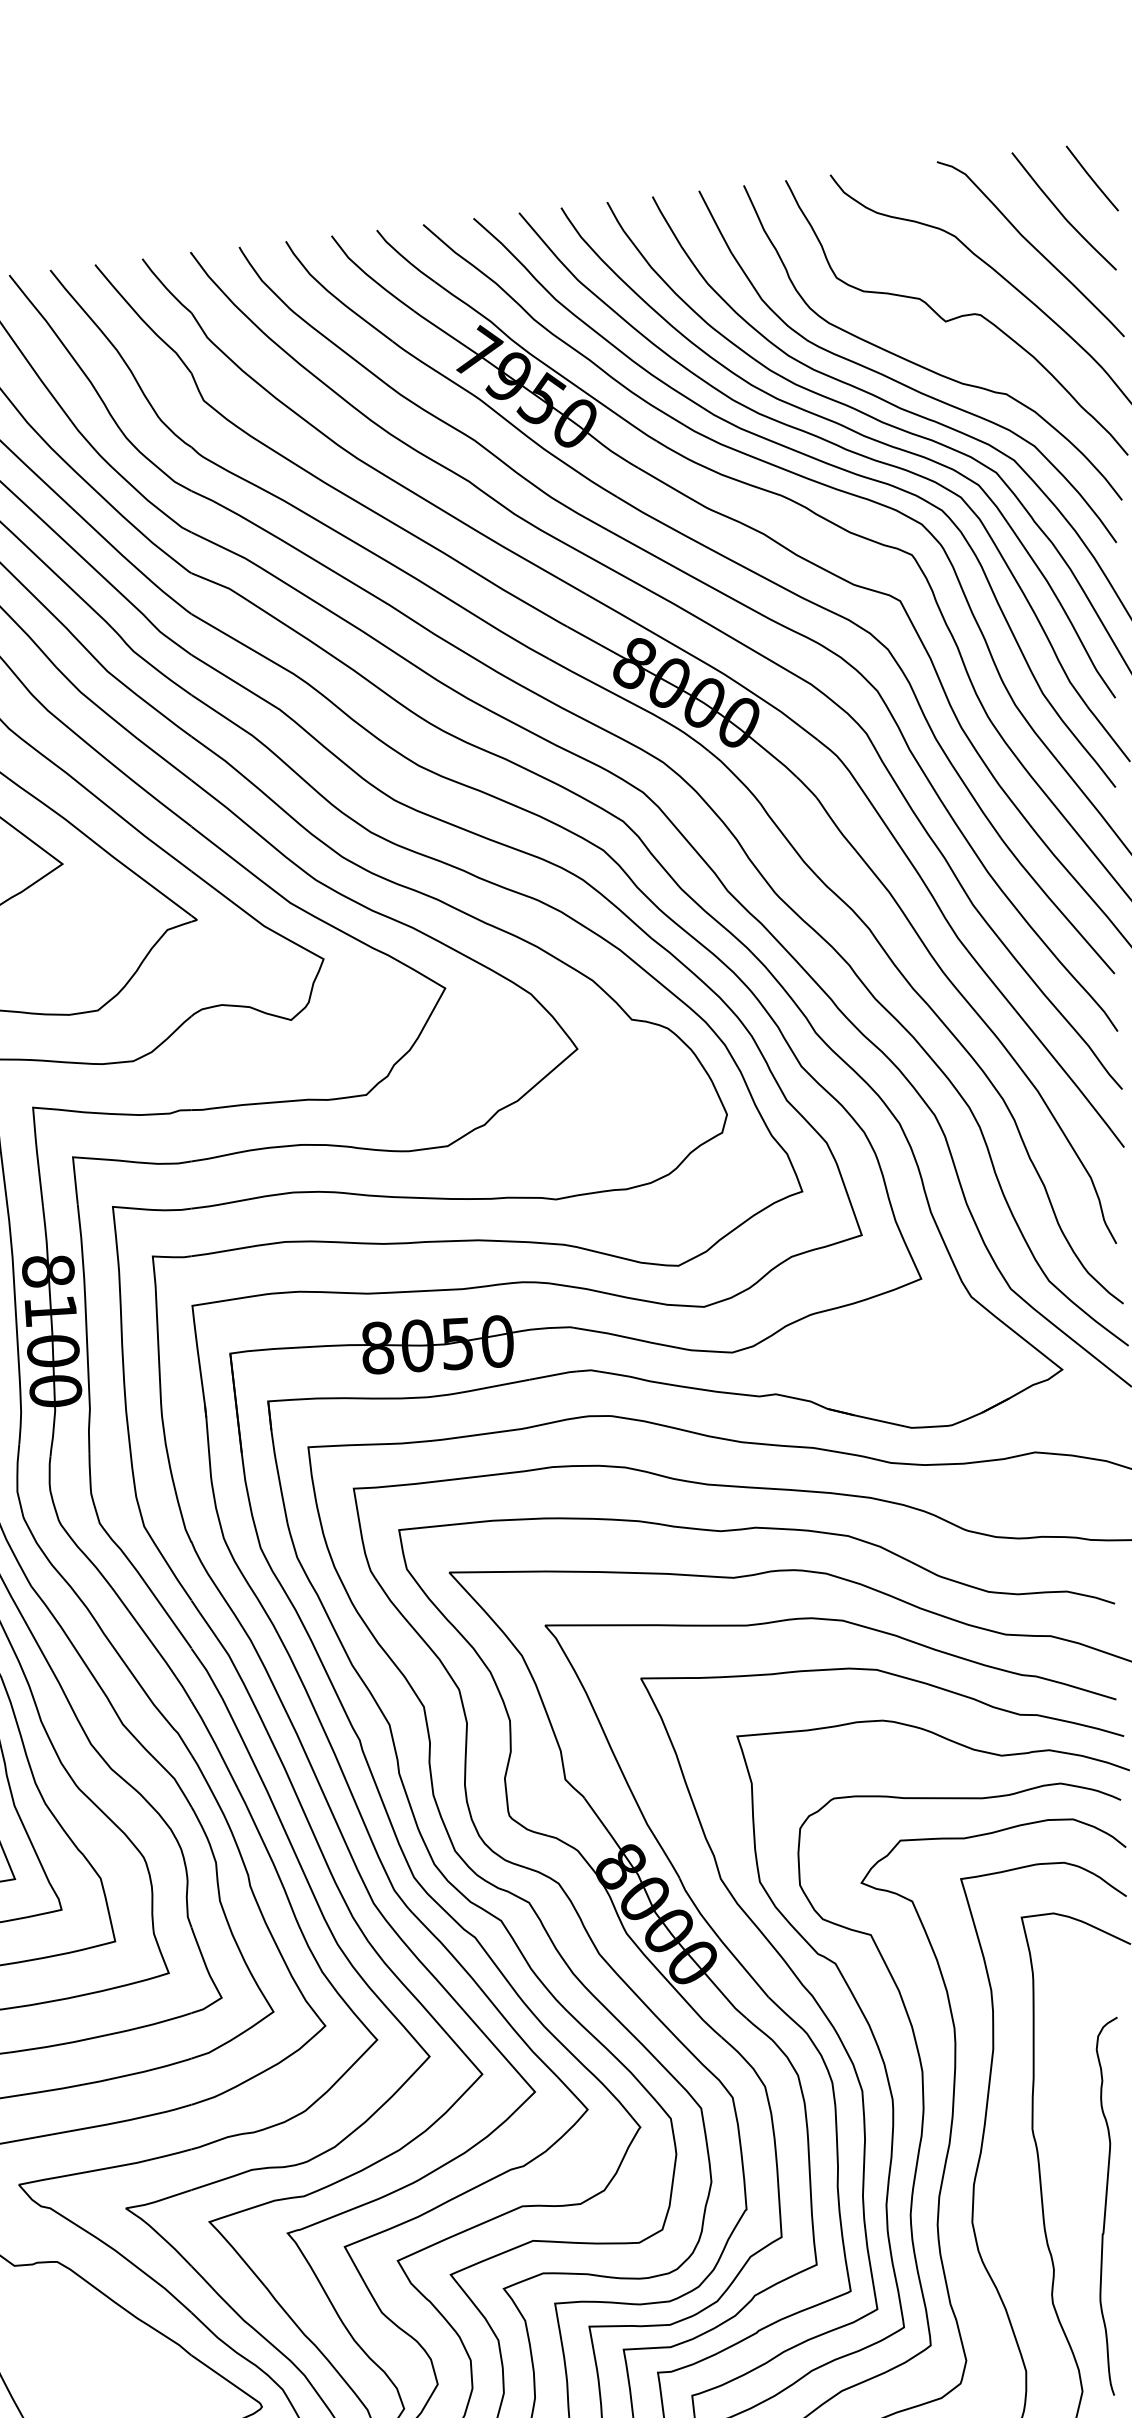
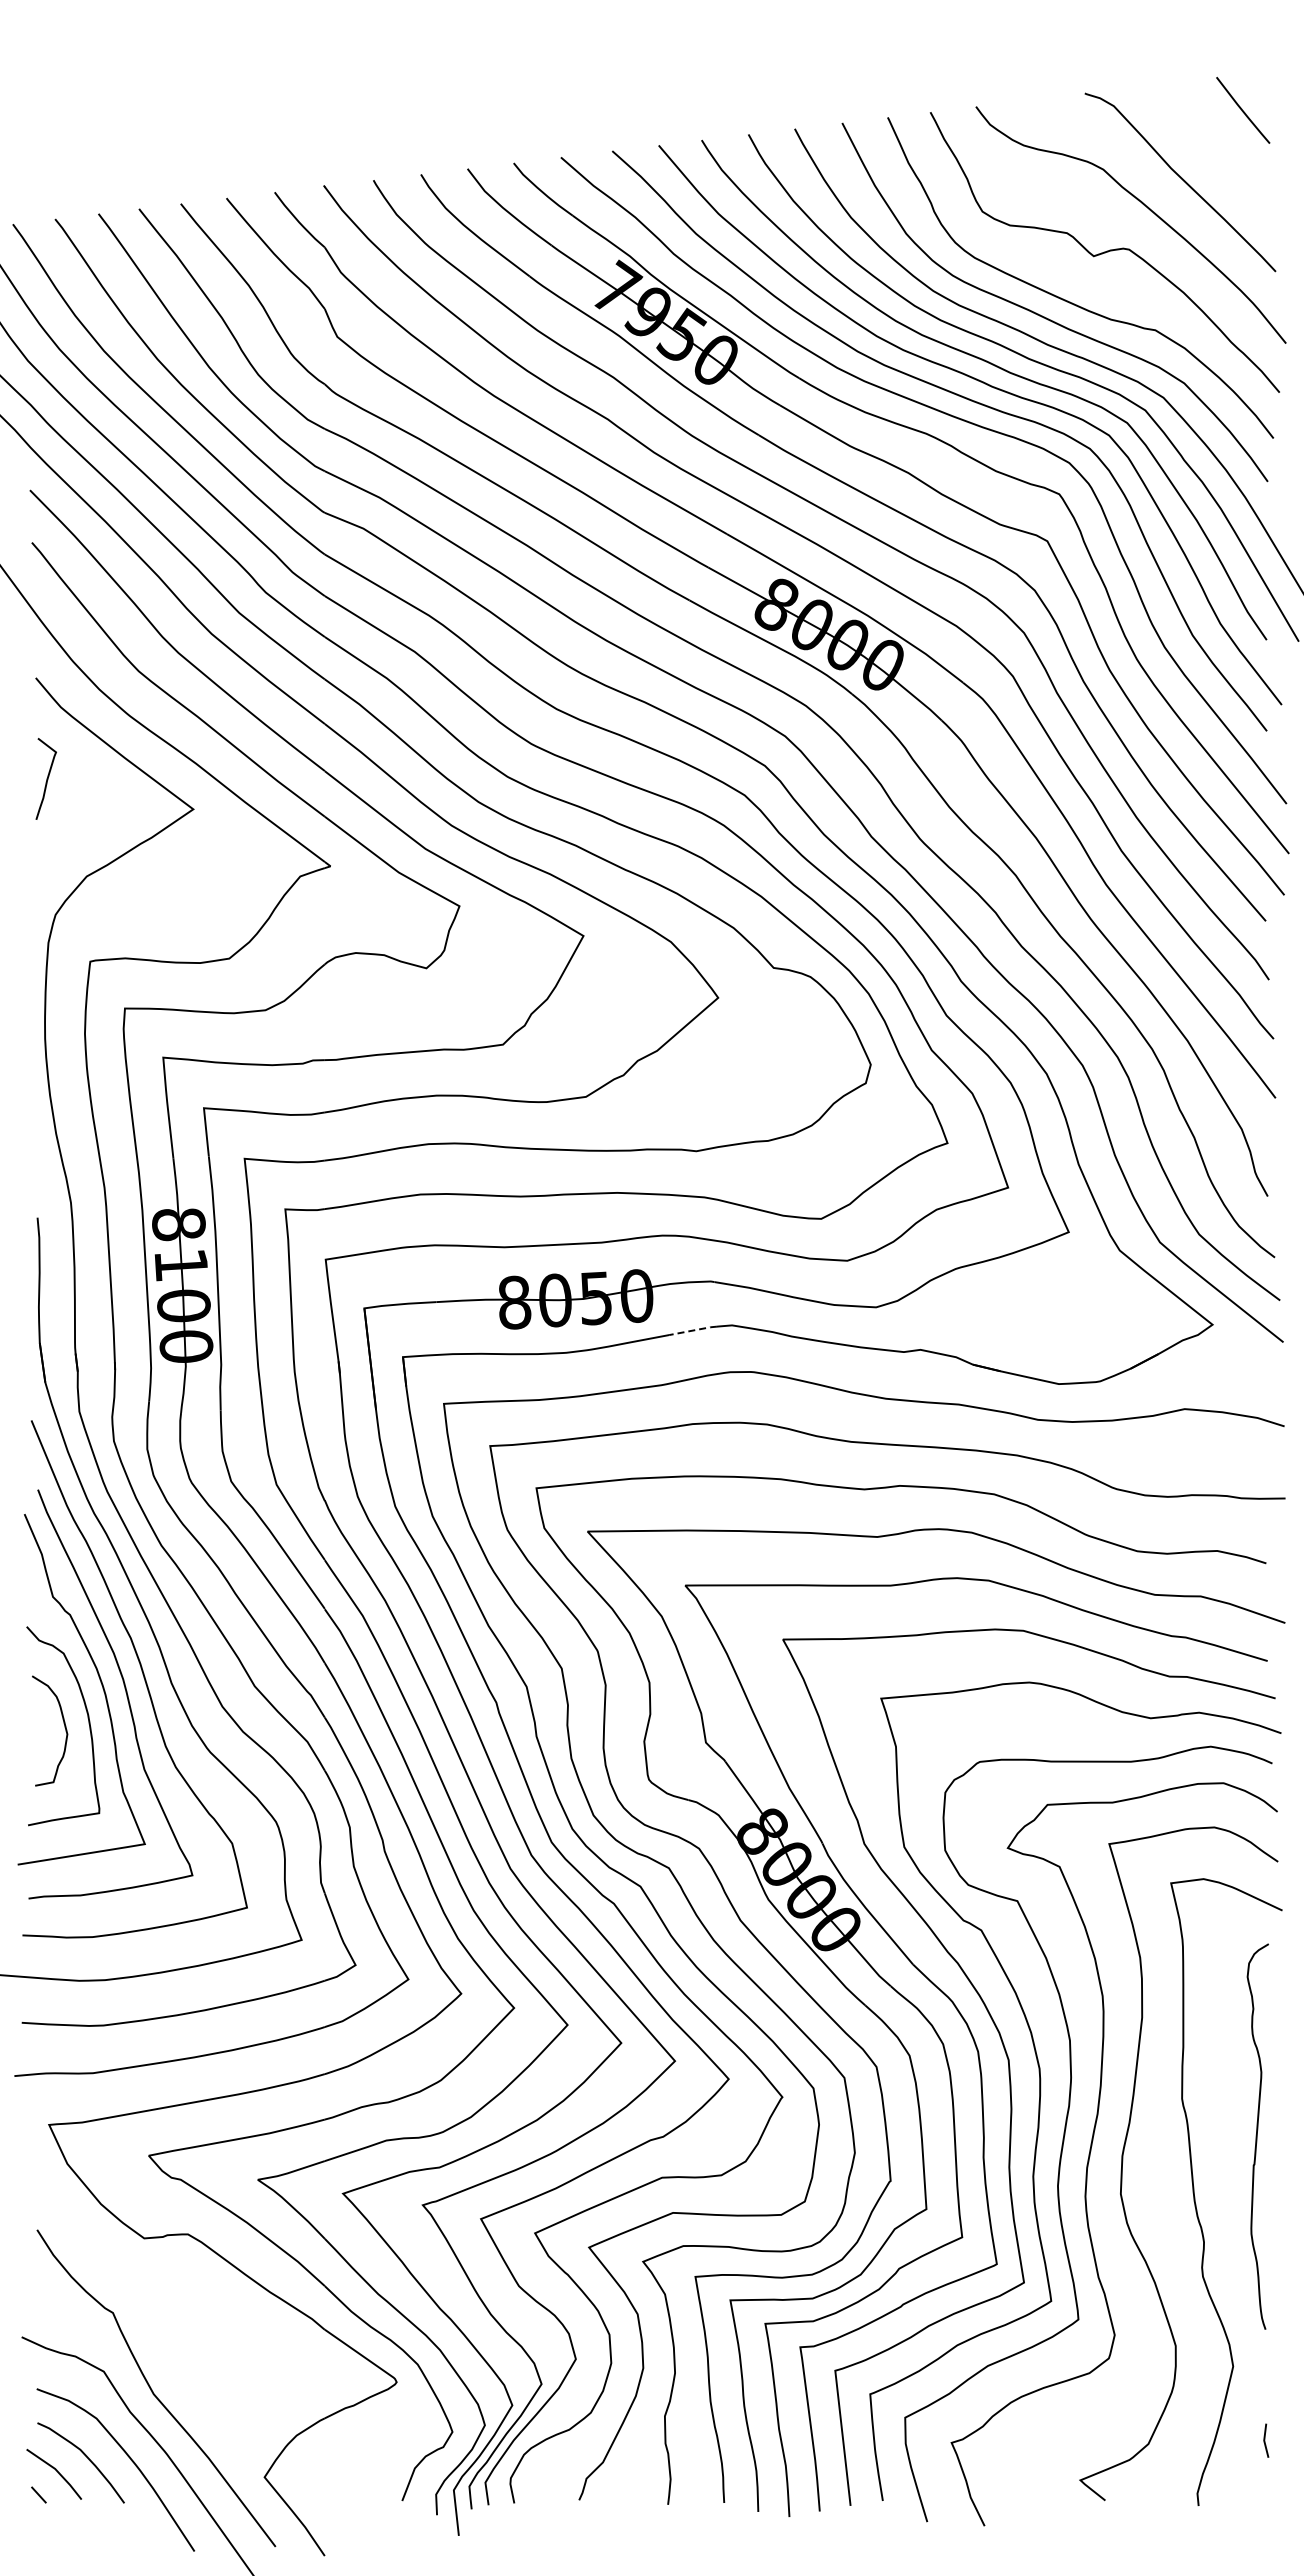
curve: (1062, 212) -> (1212, 145), removed
line: (553, 1375) -> (693, 1330), solid -> dashed
curve: (1106, 2206) -> (1257, 2136), moved

